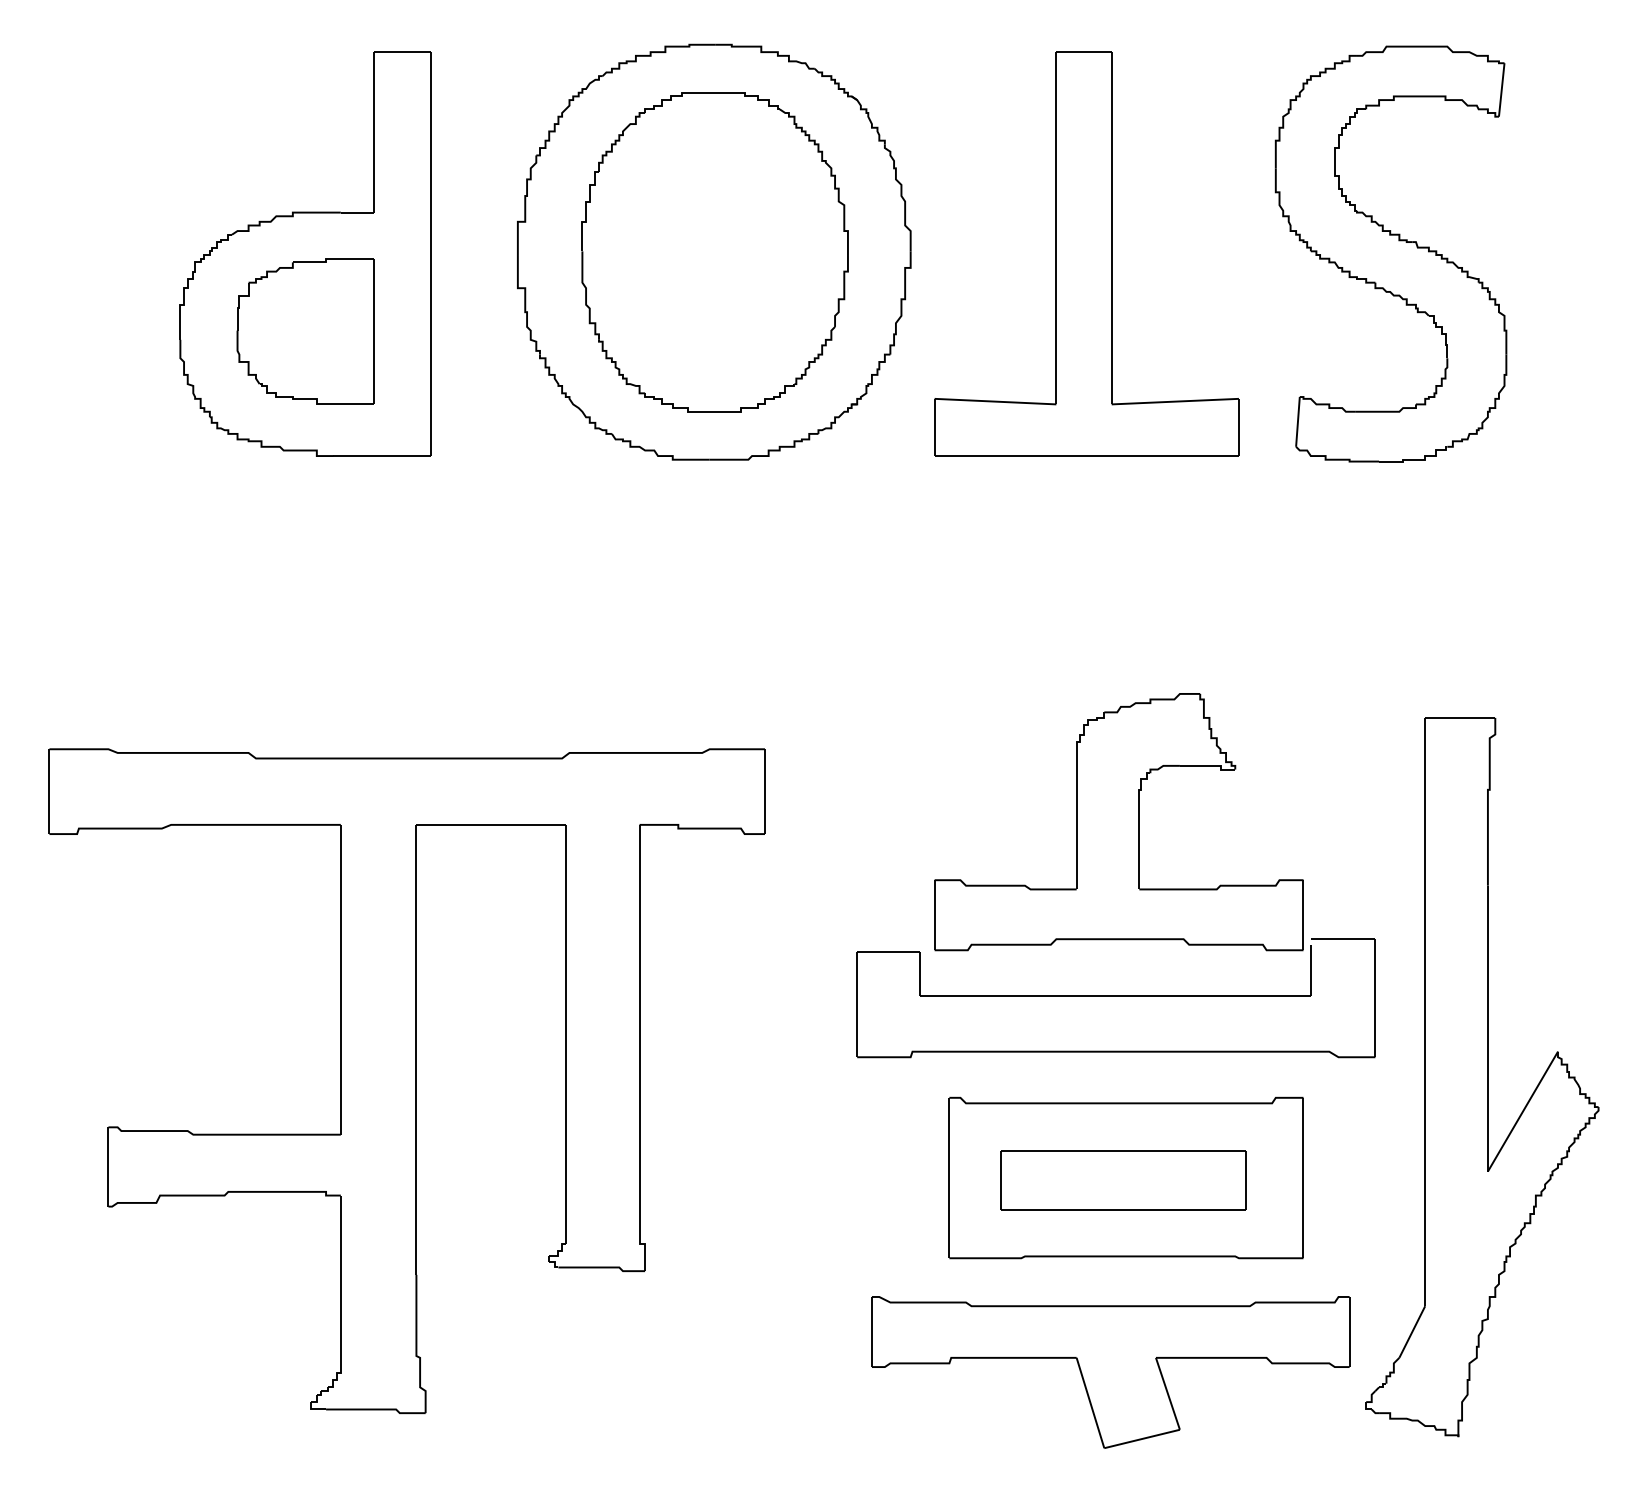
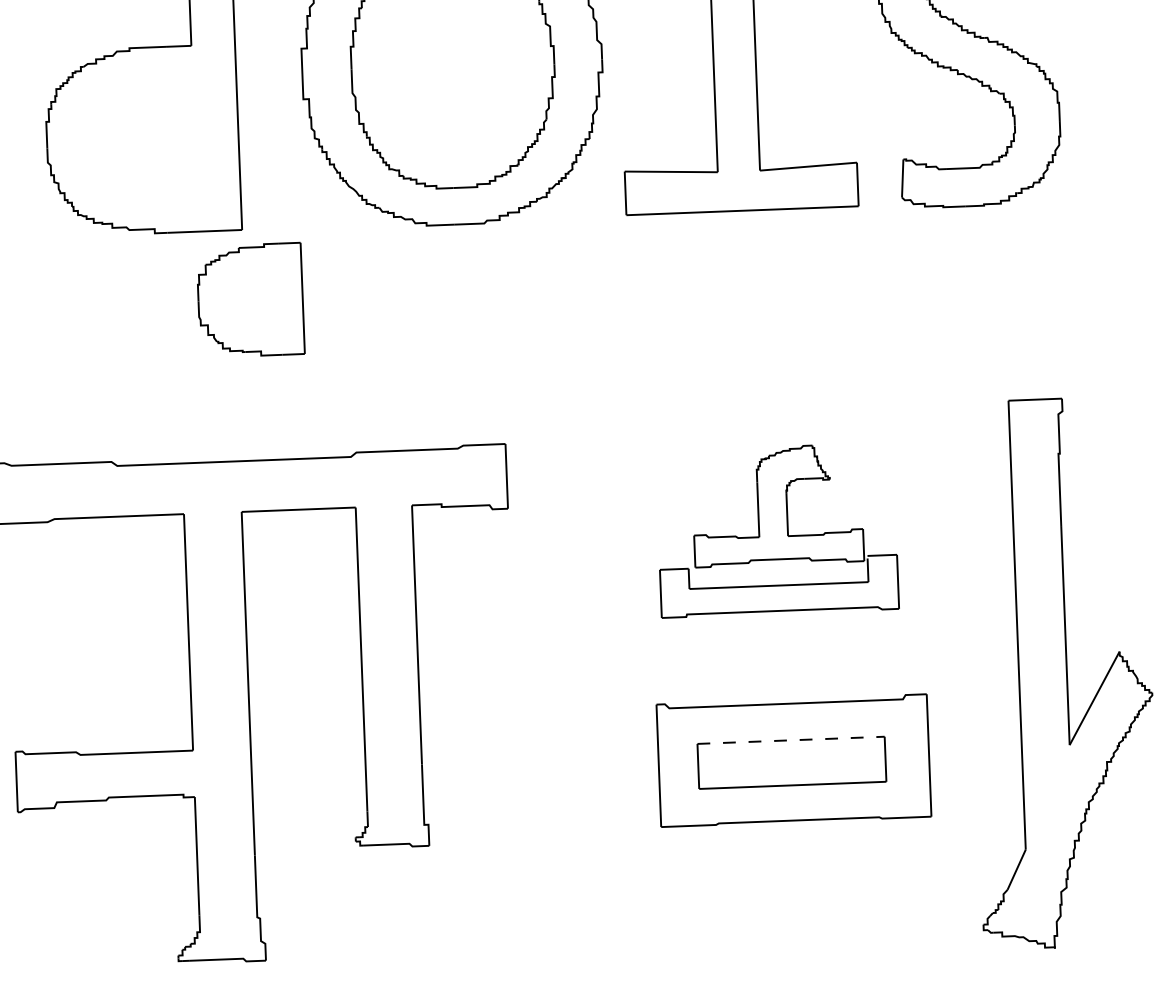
part: (305, 331) -> (250, 300), moved
part: (1115, 875) -> (776, 530), size x0.6
line: (1123, 1151) -> (790, 740), solid -> dashed
part: (1110, 1372) -> (787, 909), removed

